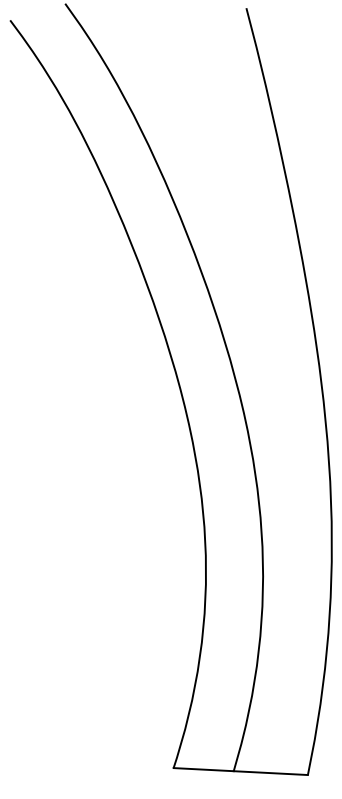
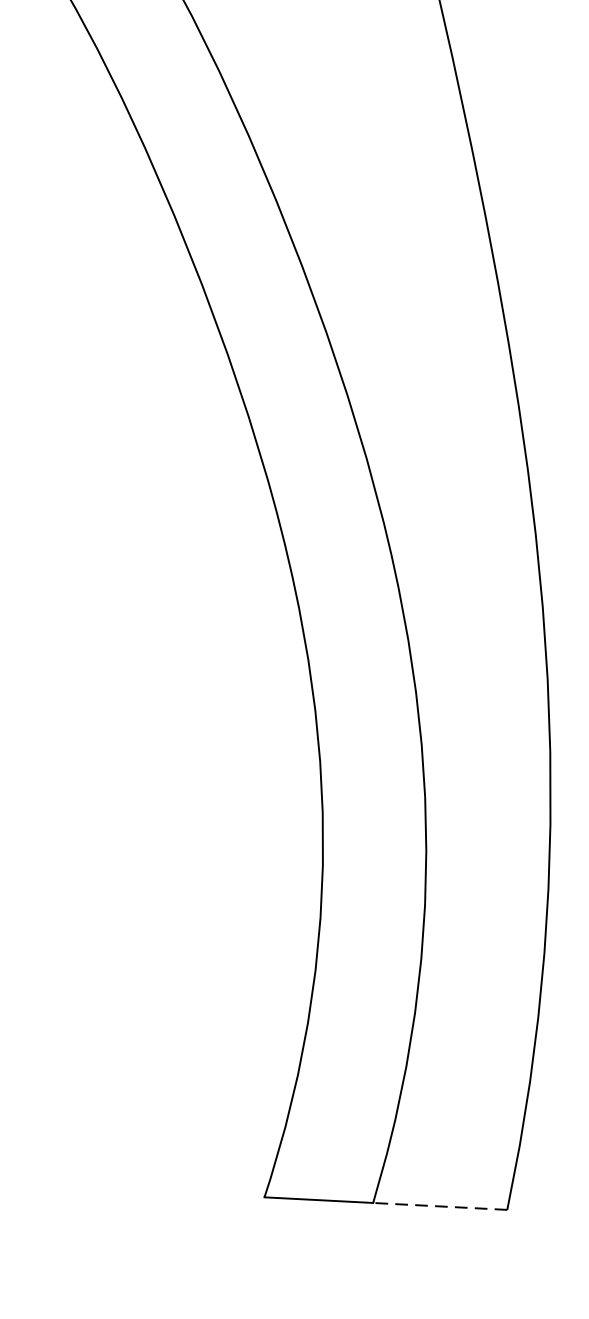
line: (270, 773) -> (439, 1207), solid -> dashed

